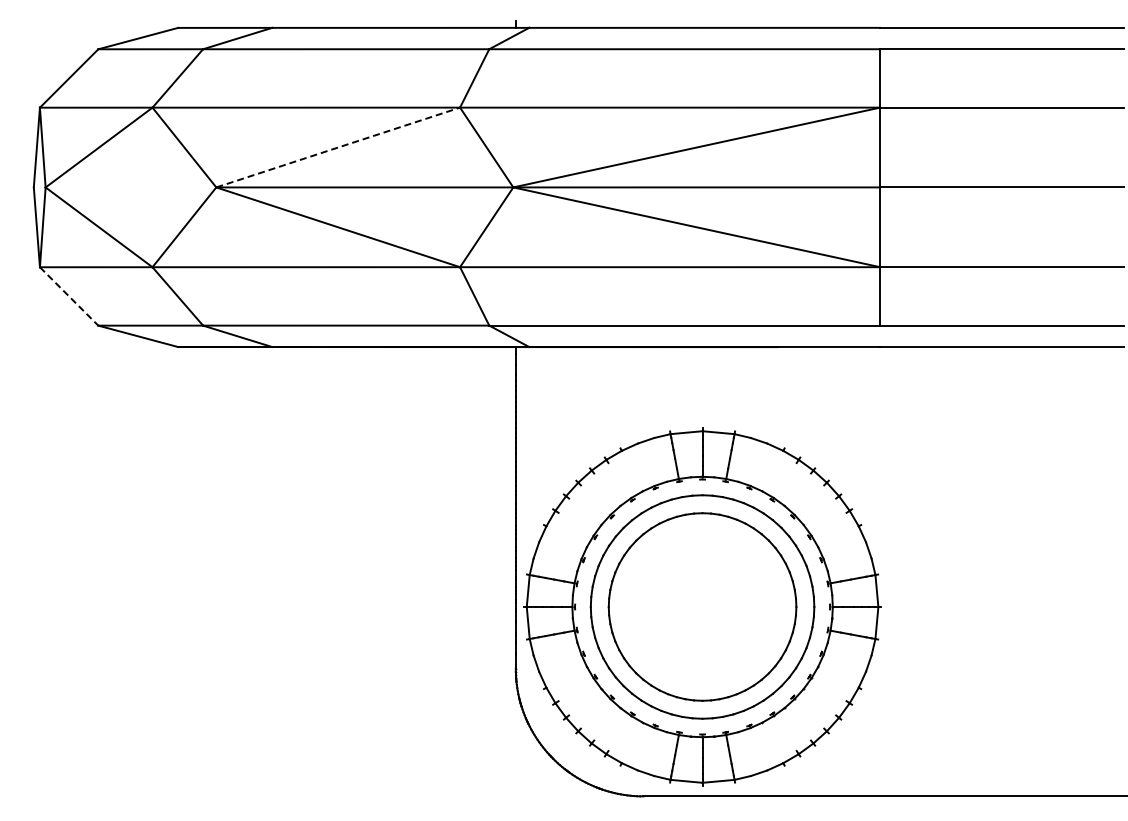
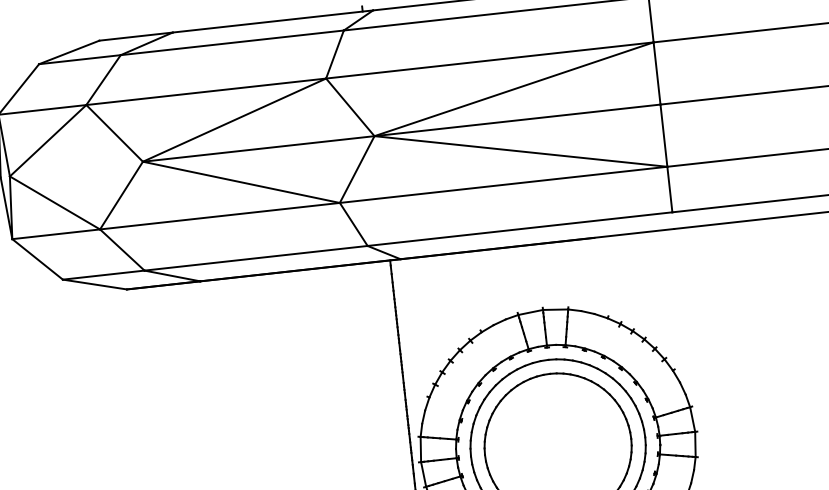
line: (338, 147) -> (234, 120), dashed -> solid
line: (69, 296) -> (37, 259), dashed -> solid

